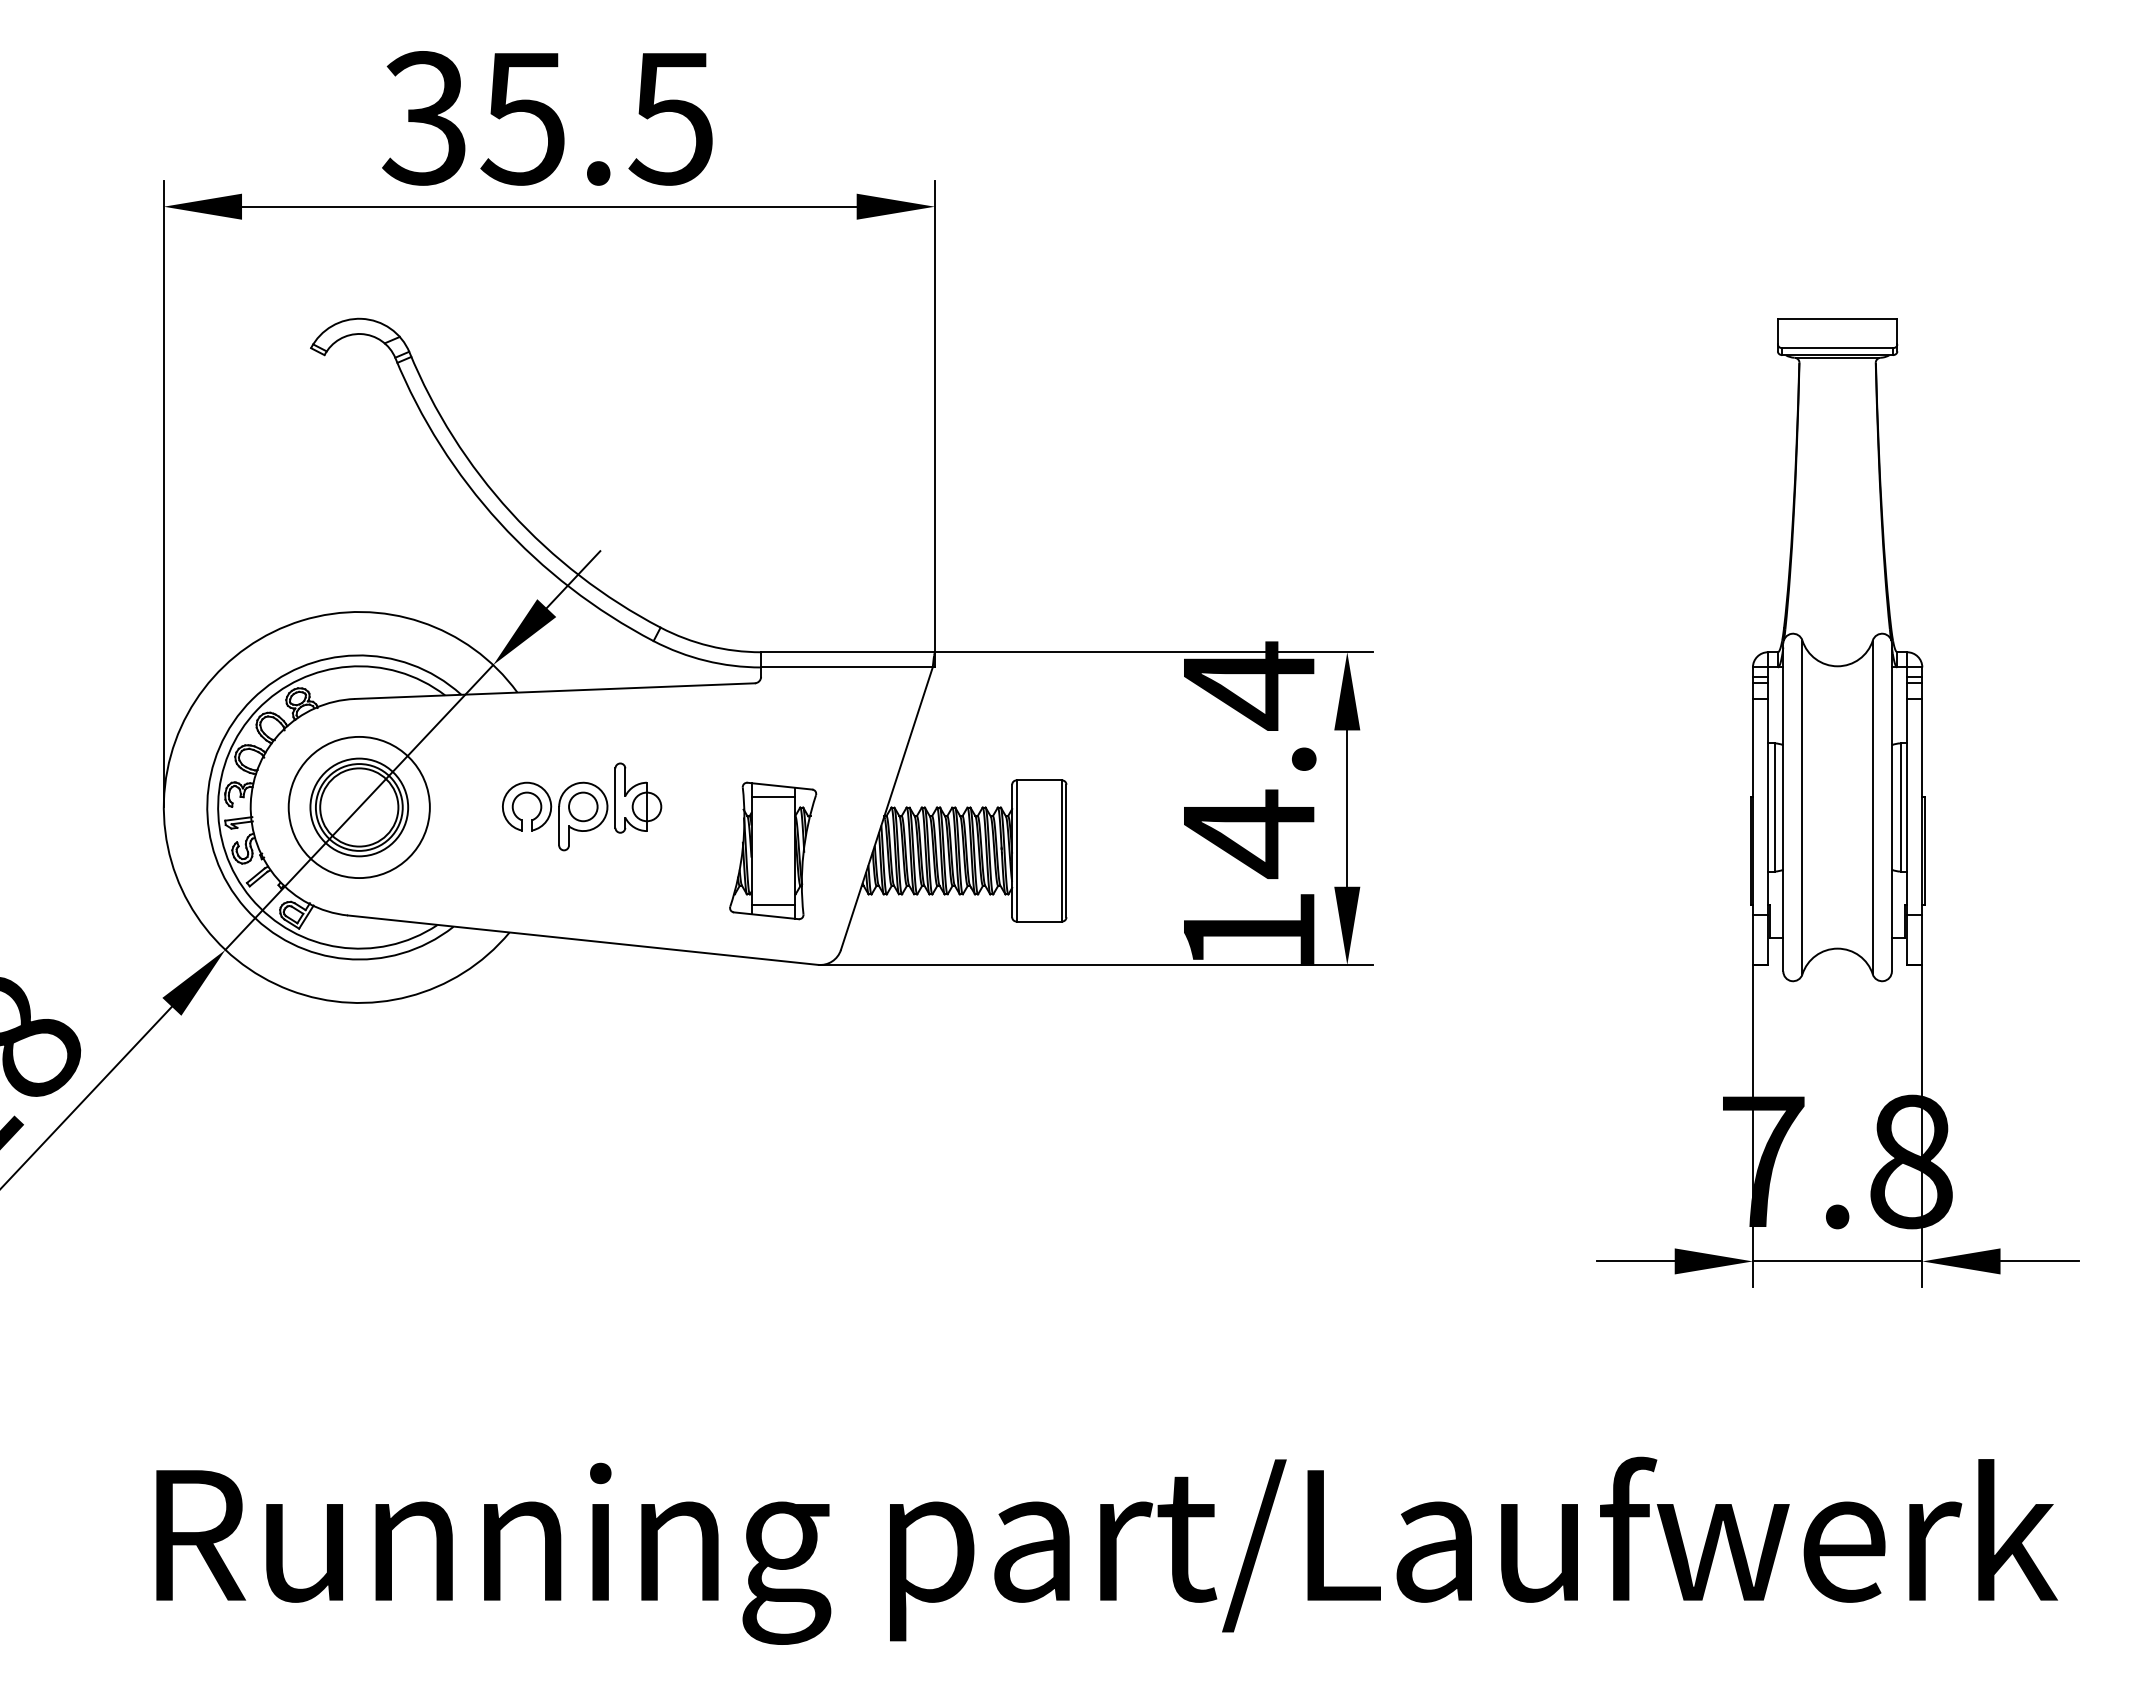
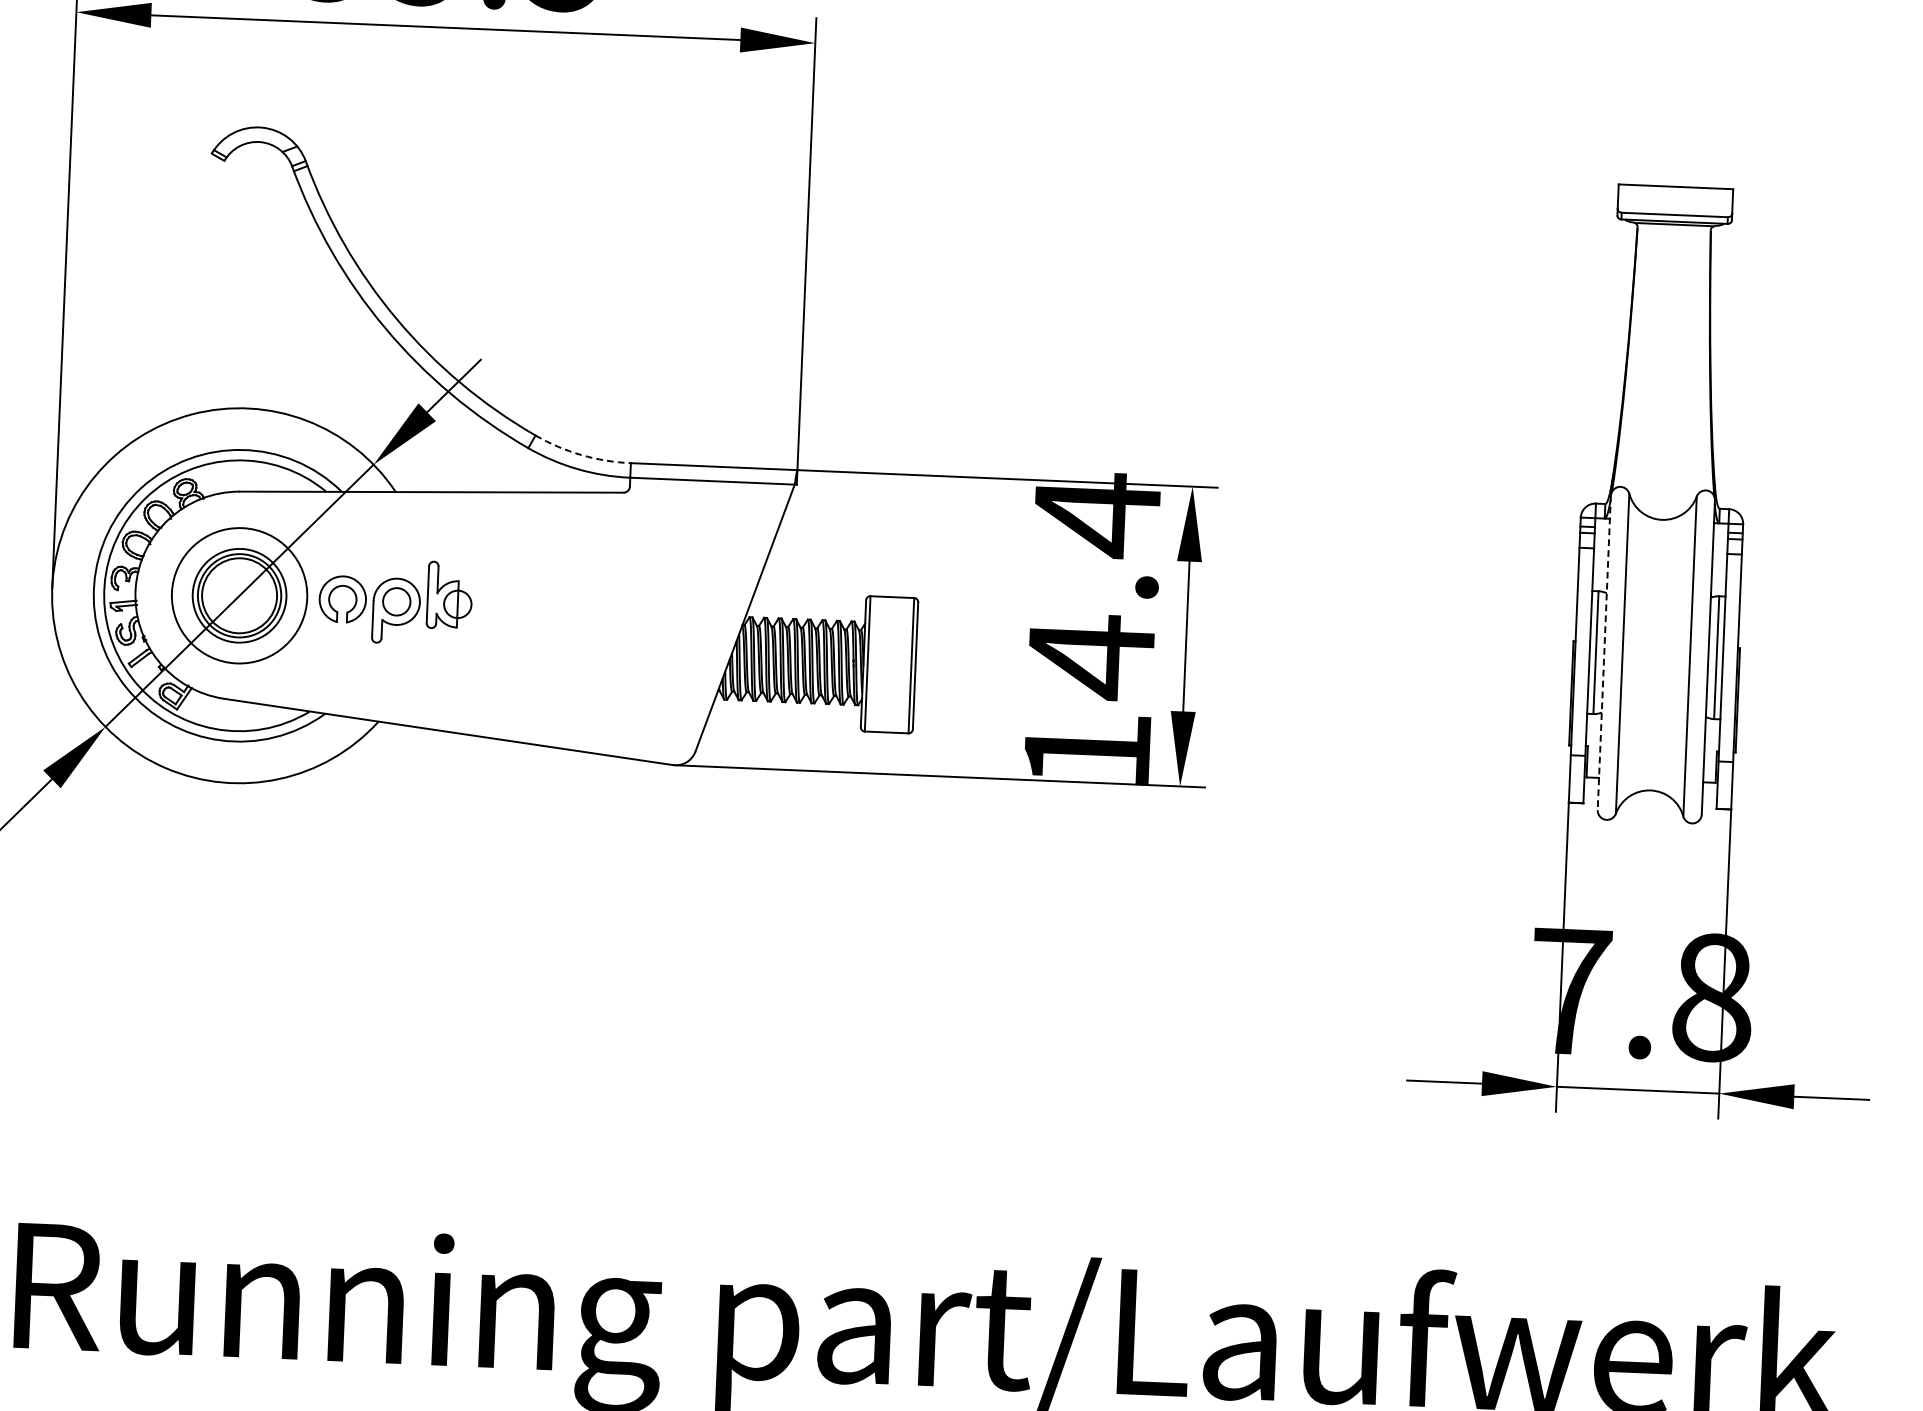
arc: (709, 646) -> (581, 455), solid -> dashed
part: (582, 806) -> (396, 601), moved
line: (1783, 807) -> (1604, 653), solid -> dashed
part: (773, 850) -> (634, 653), removed

